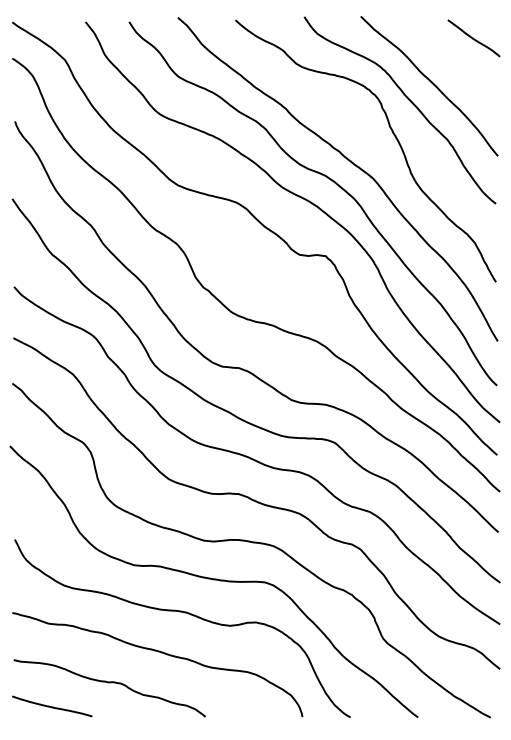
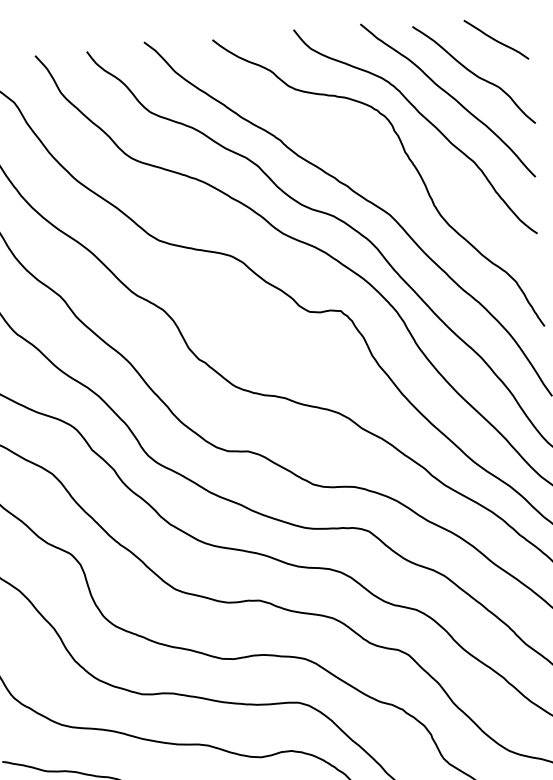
curve: (452, 66) -> (473, 75), added

